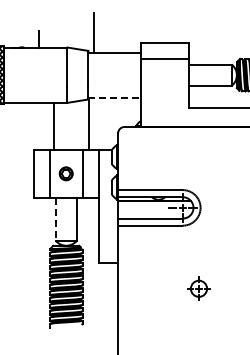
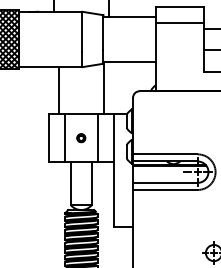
line: (115, 97) -> (130, 61), dashed -> solid
line: (53, 125) -> (58, 89), moved
part: (66, 173) -> (81, 137), size x0.62
line: (55, 220) -> (70, 184), dashed -> solid

